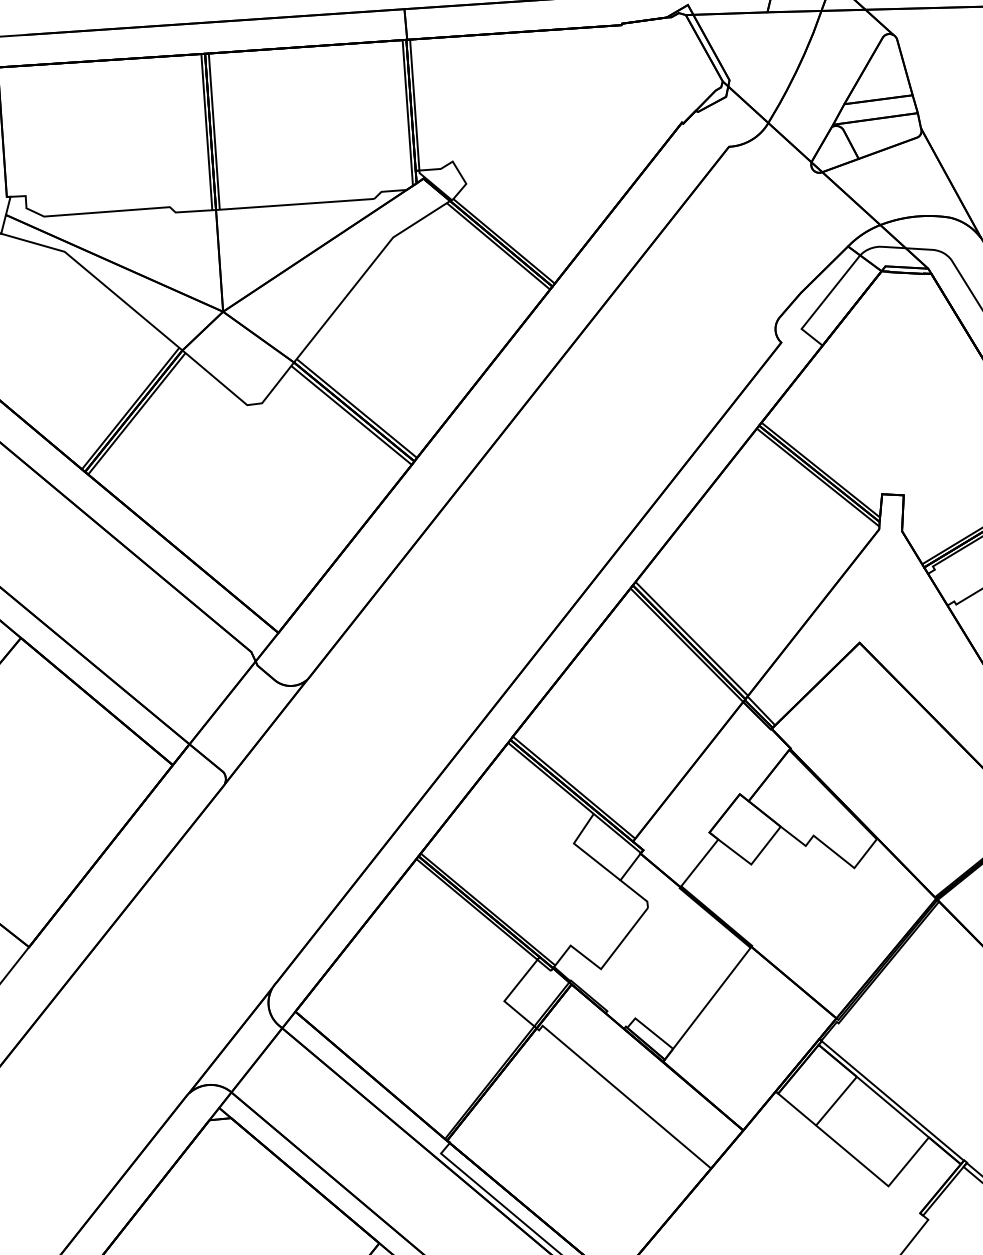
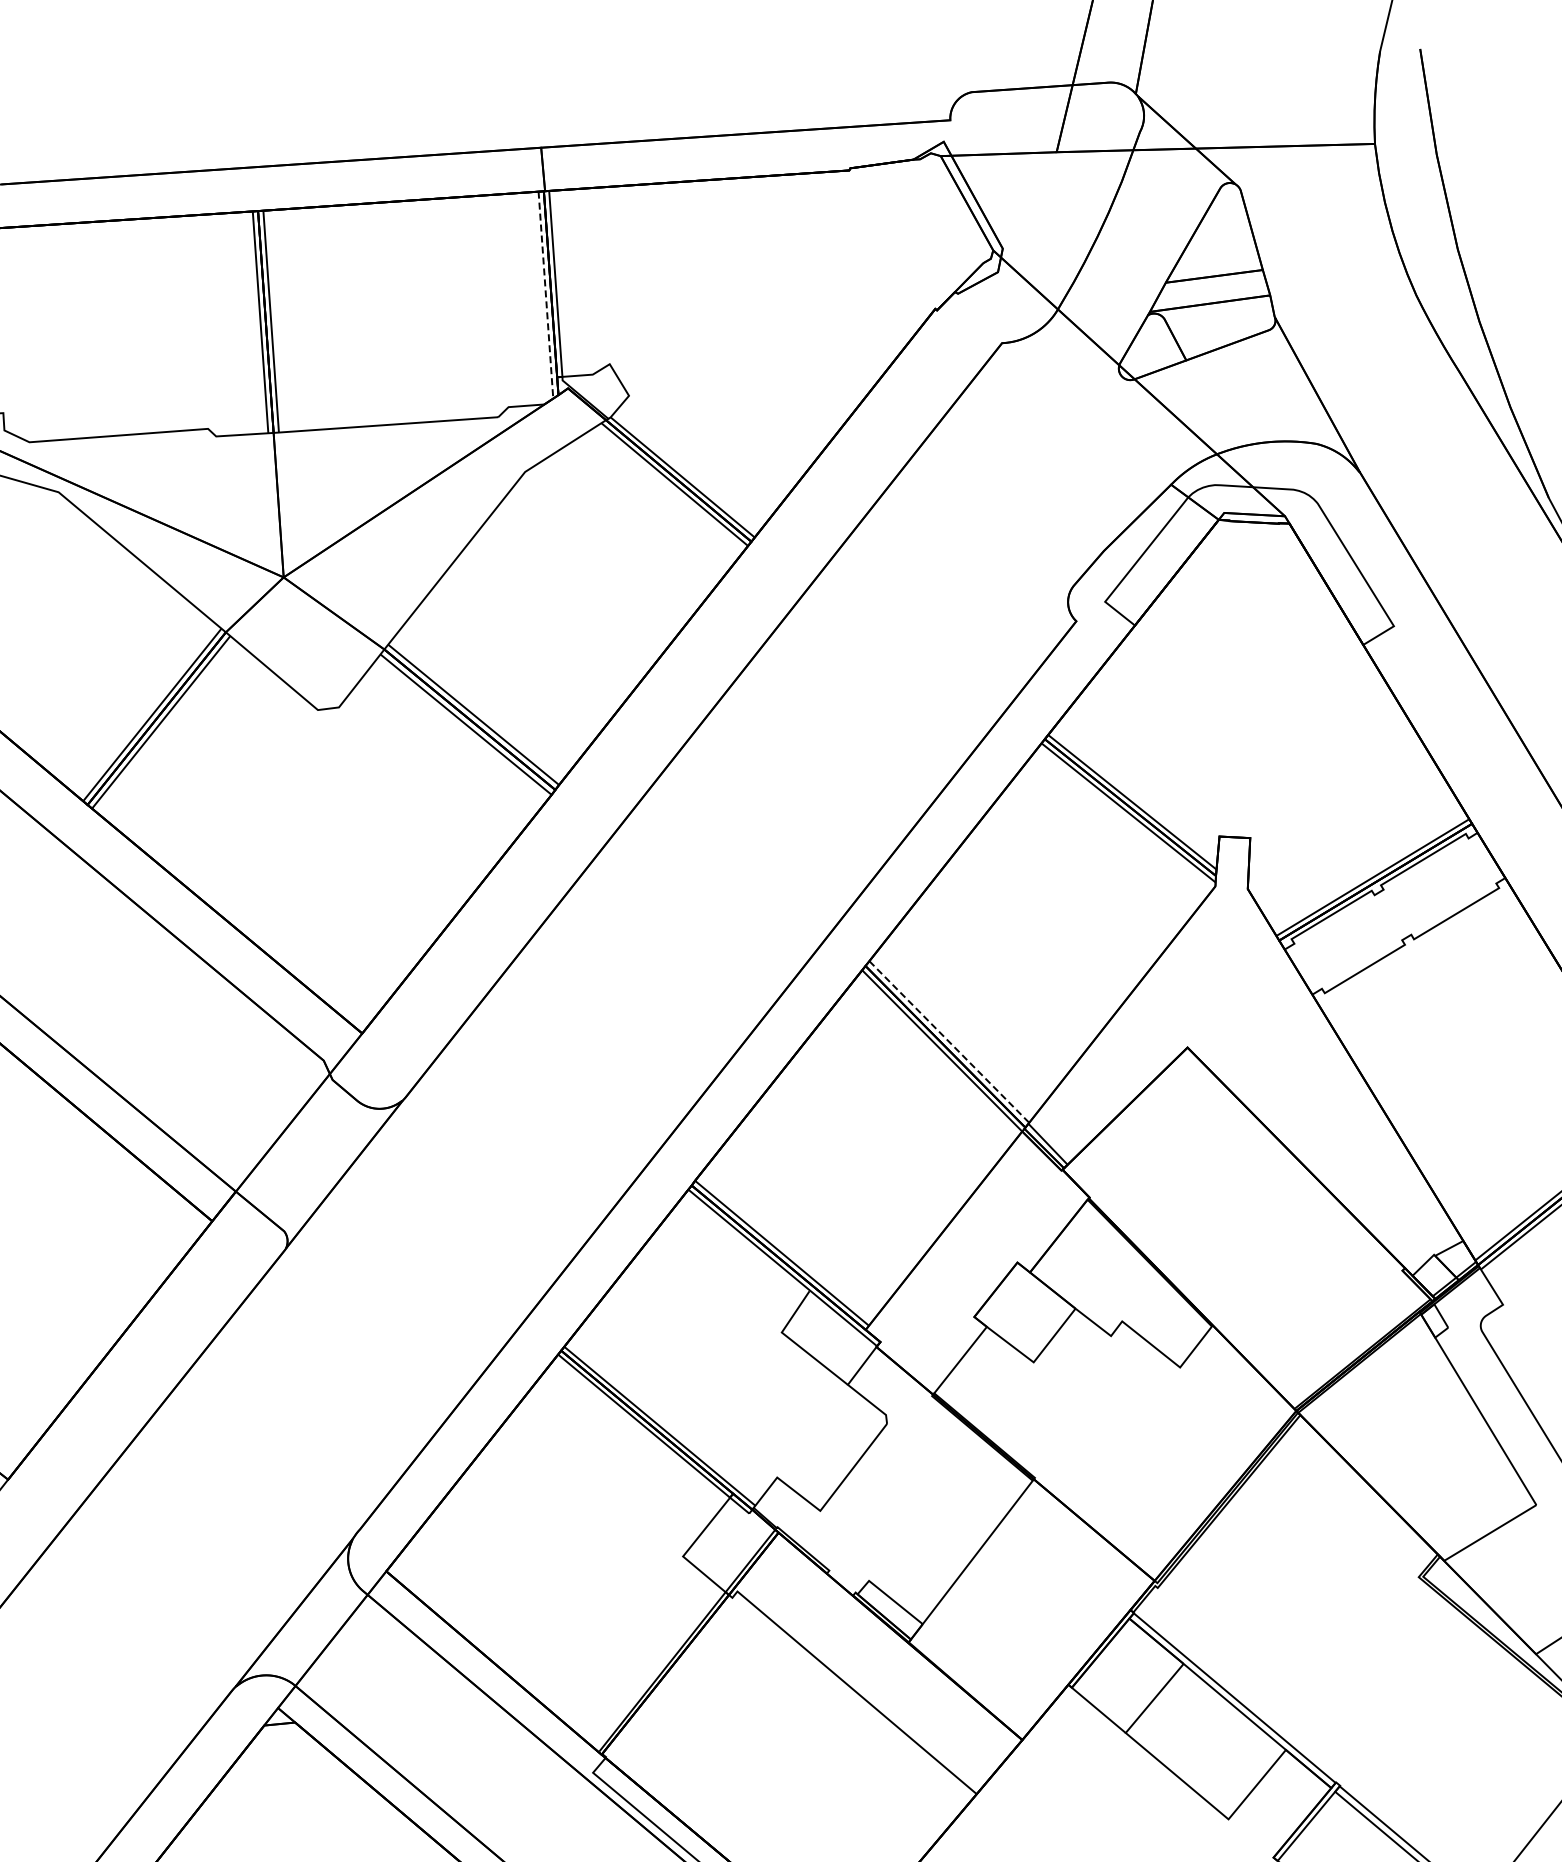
line: (407, 113) -> (545, 295), solid -> dashed
line: (691, 639) -> (949, 1042), solid -> dashed

